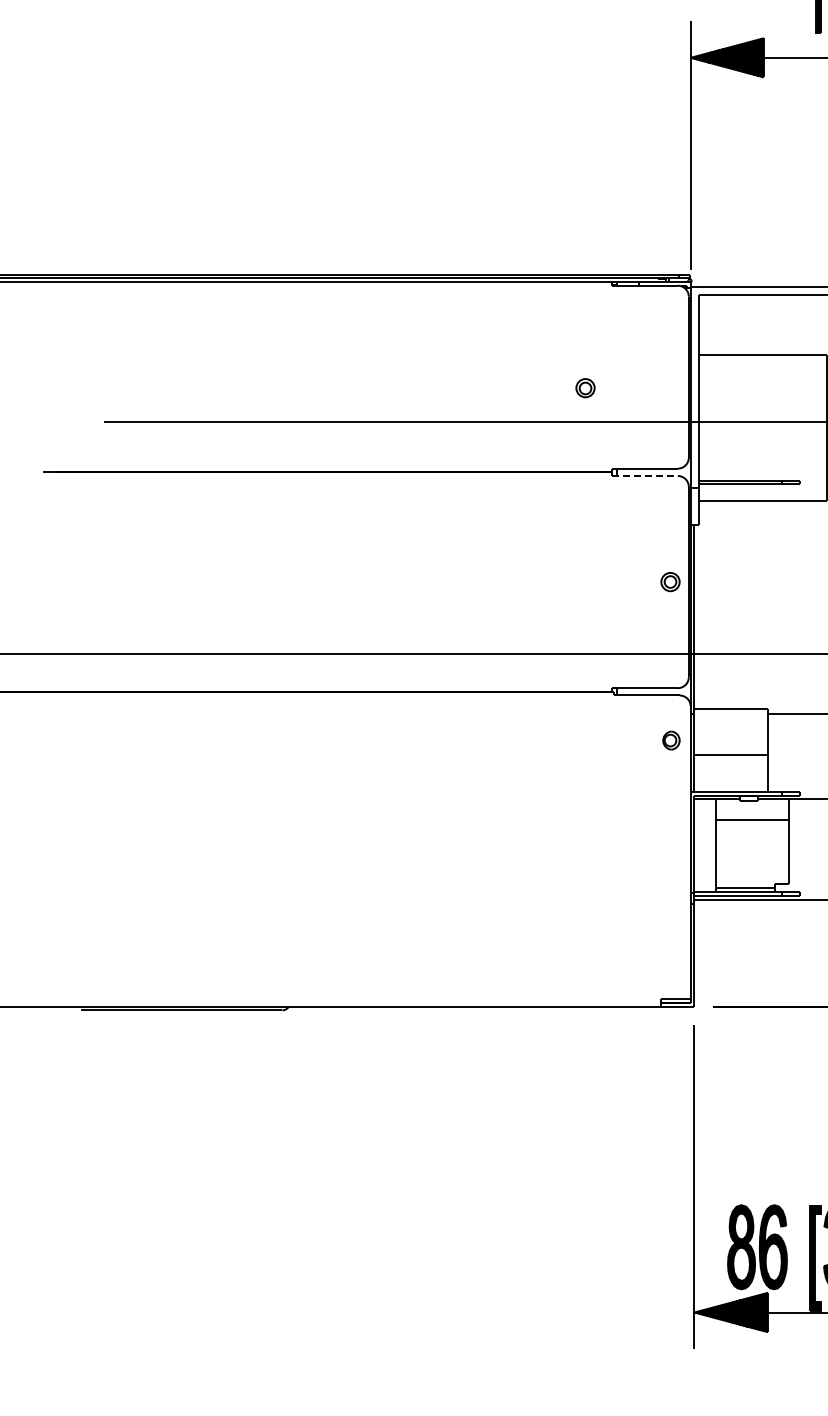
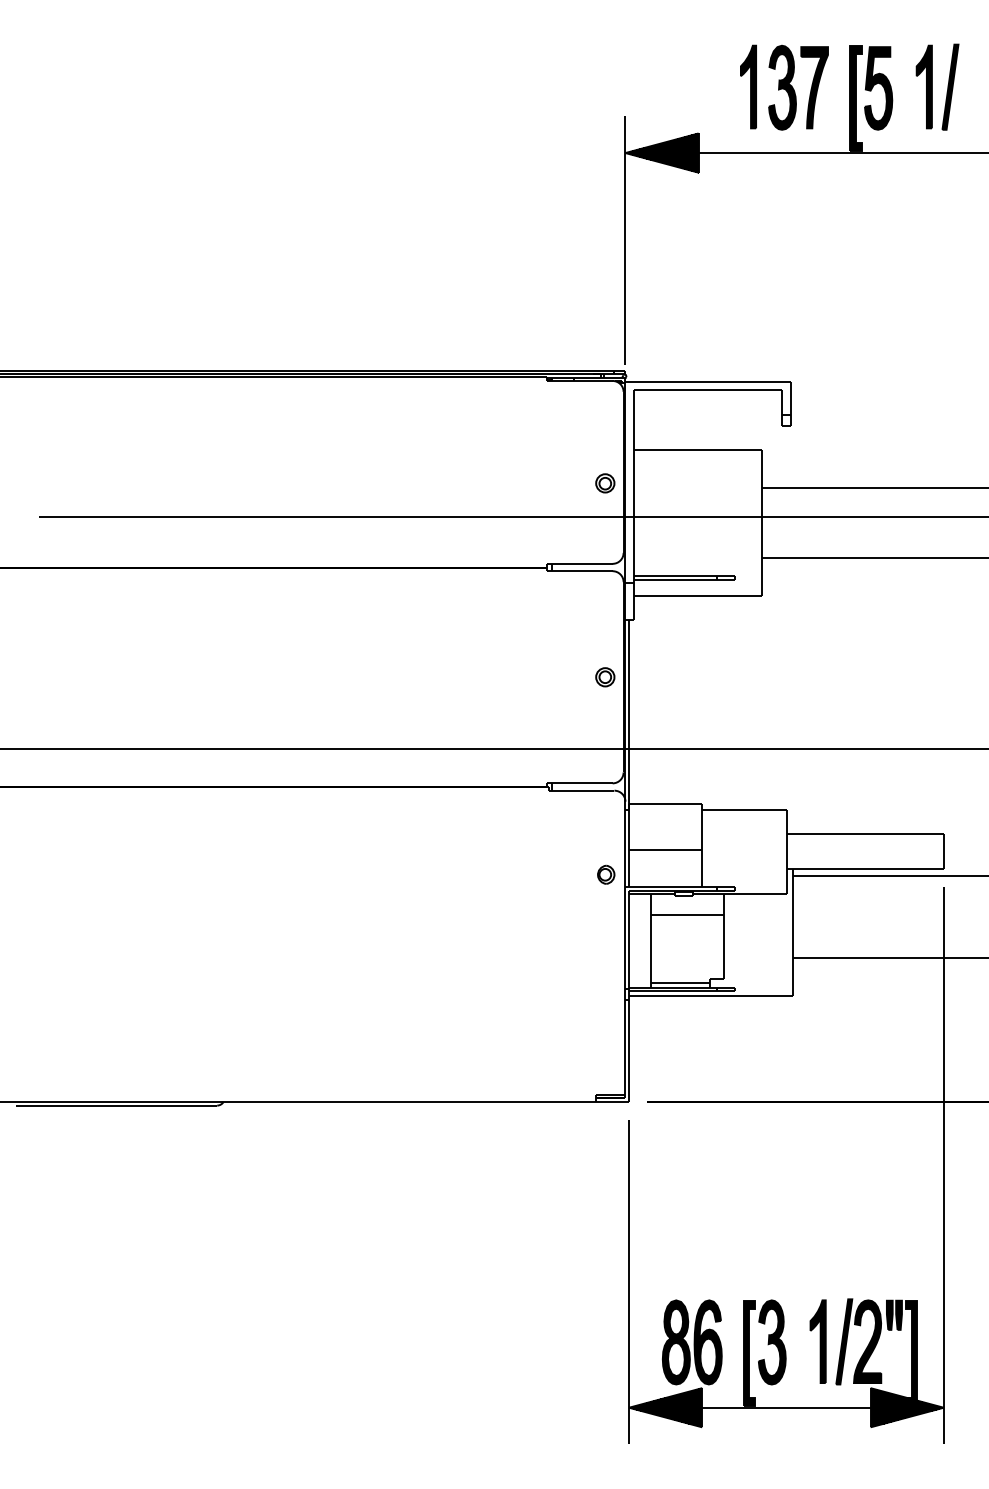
part: (585, 388) -> (605, 483), moved
line: (644, 476) -> (579, 571), dashed -> solid
part: (671, 740) -> (606, 874), moved

